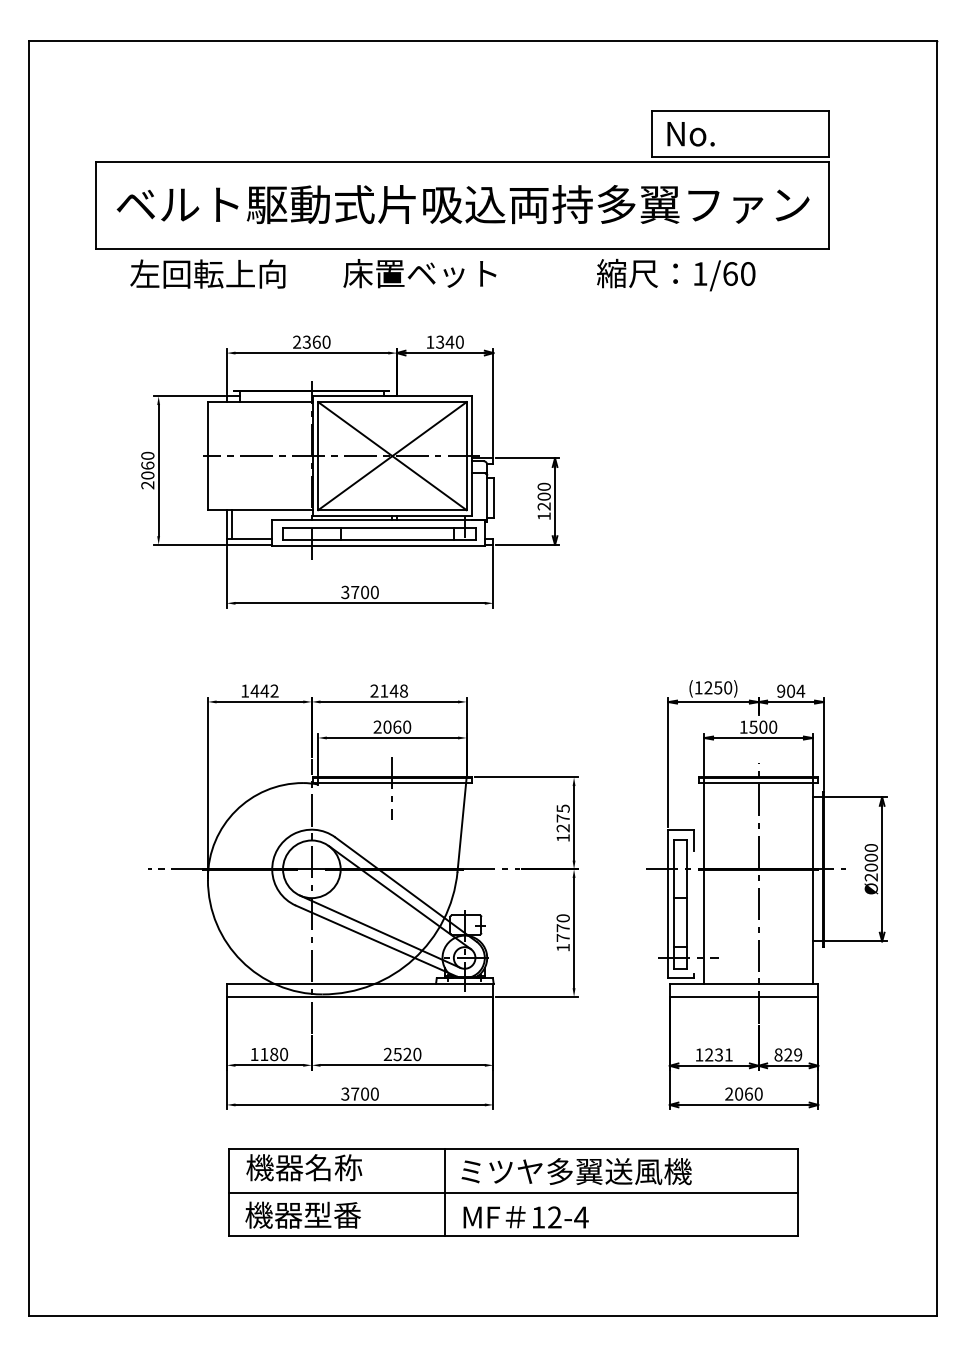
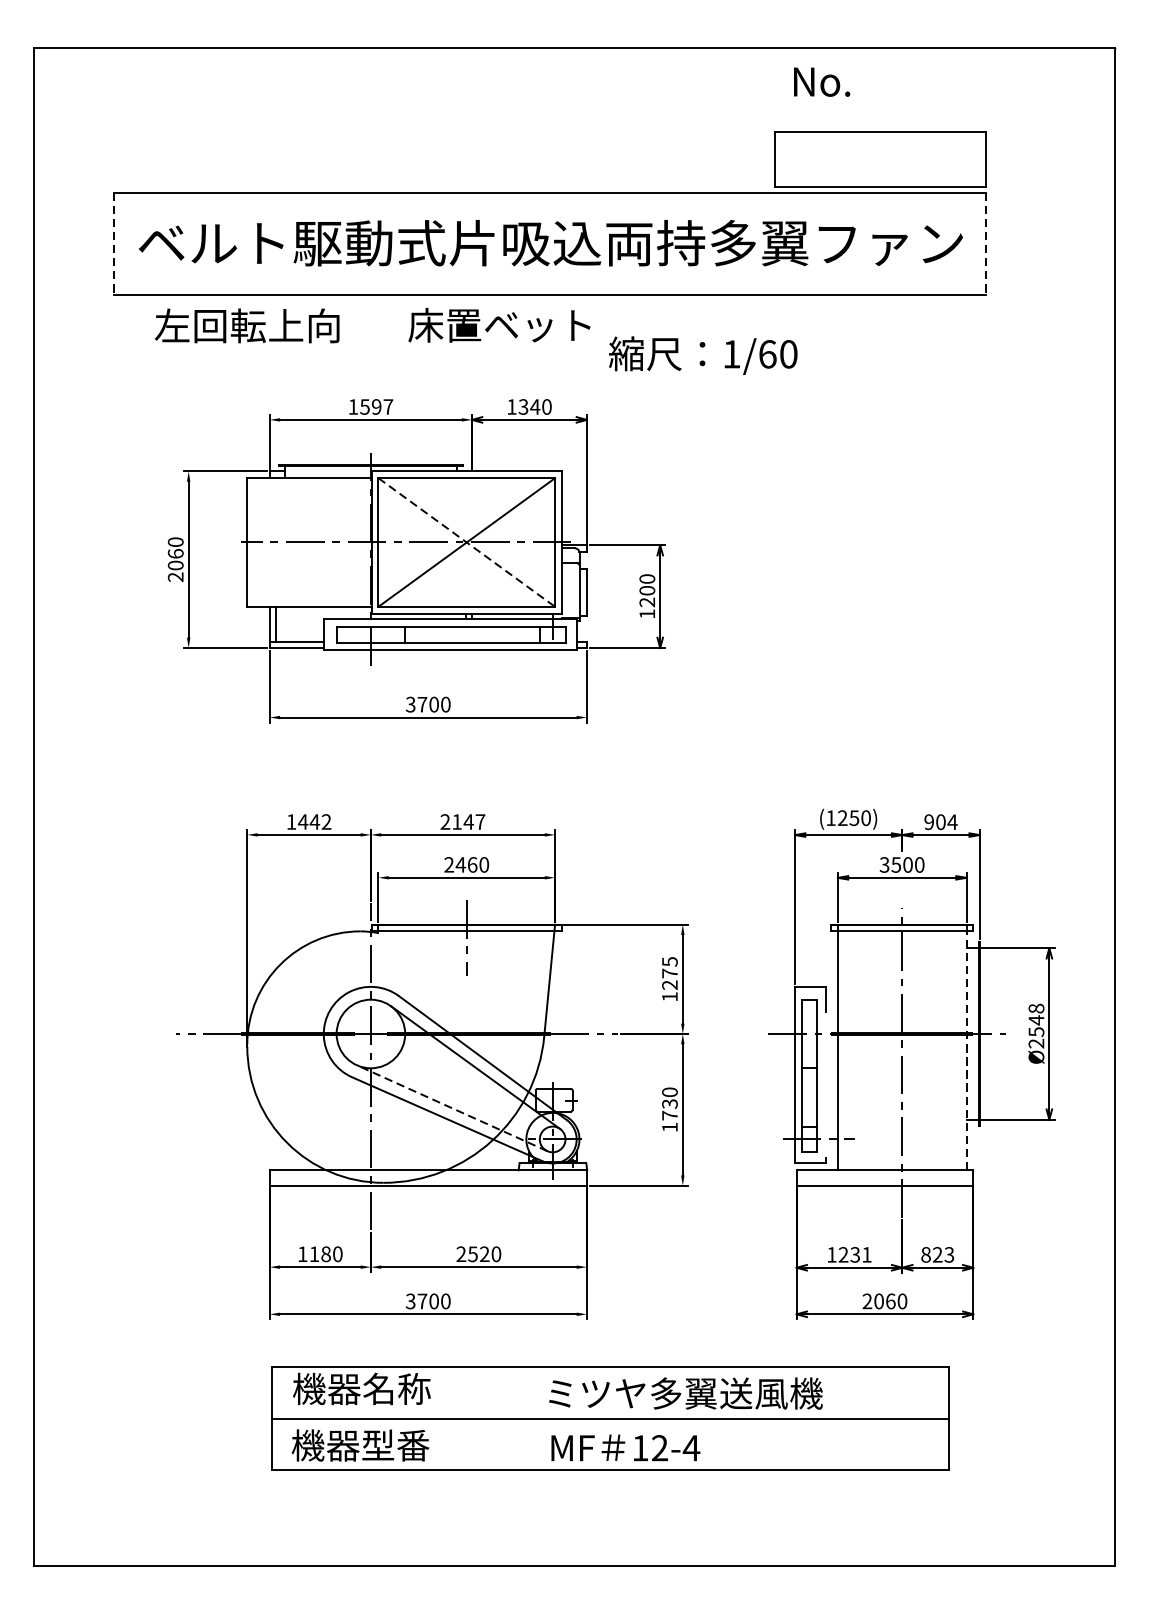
text: (690, 134) -> (821, 82), moved
line: (96, 205) -> (114, 244), solid -> dashed
line: (828, 205) -> (985, 244), solid -> dashed
text: (676, 274) -> (703, 354), moved
text: (311, 341) -> (370, 406), 2360 -> 1597
line: (392, 456) -> (466, 542), solid -> dashed
text: (403, 690) -> (479, 821), 2148 -> 2147
text: (387, 726) -> (460, 864), 2060 -> 2460
text: (743, 726) -> (884, 864), 1500 -> 3500
text: (870, 857) -> (1035, 1019), Ø2000 -> Ø2548
line: (812, 880) -> (966, 1047), solid -> dashed
text: (562, 928) -> (669, 1104), 1770 -> 1730
line: (380, 931) -> (452, 1107), solid -> dashed
text: (798, 1054) -> (949, 1254), 829 -> 823
line: (444, 1192) -> (528, 1418), removed

